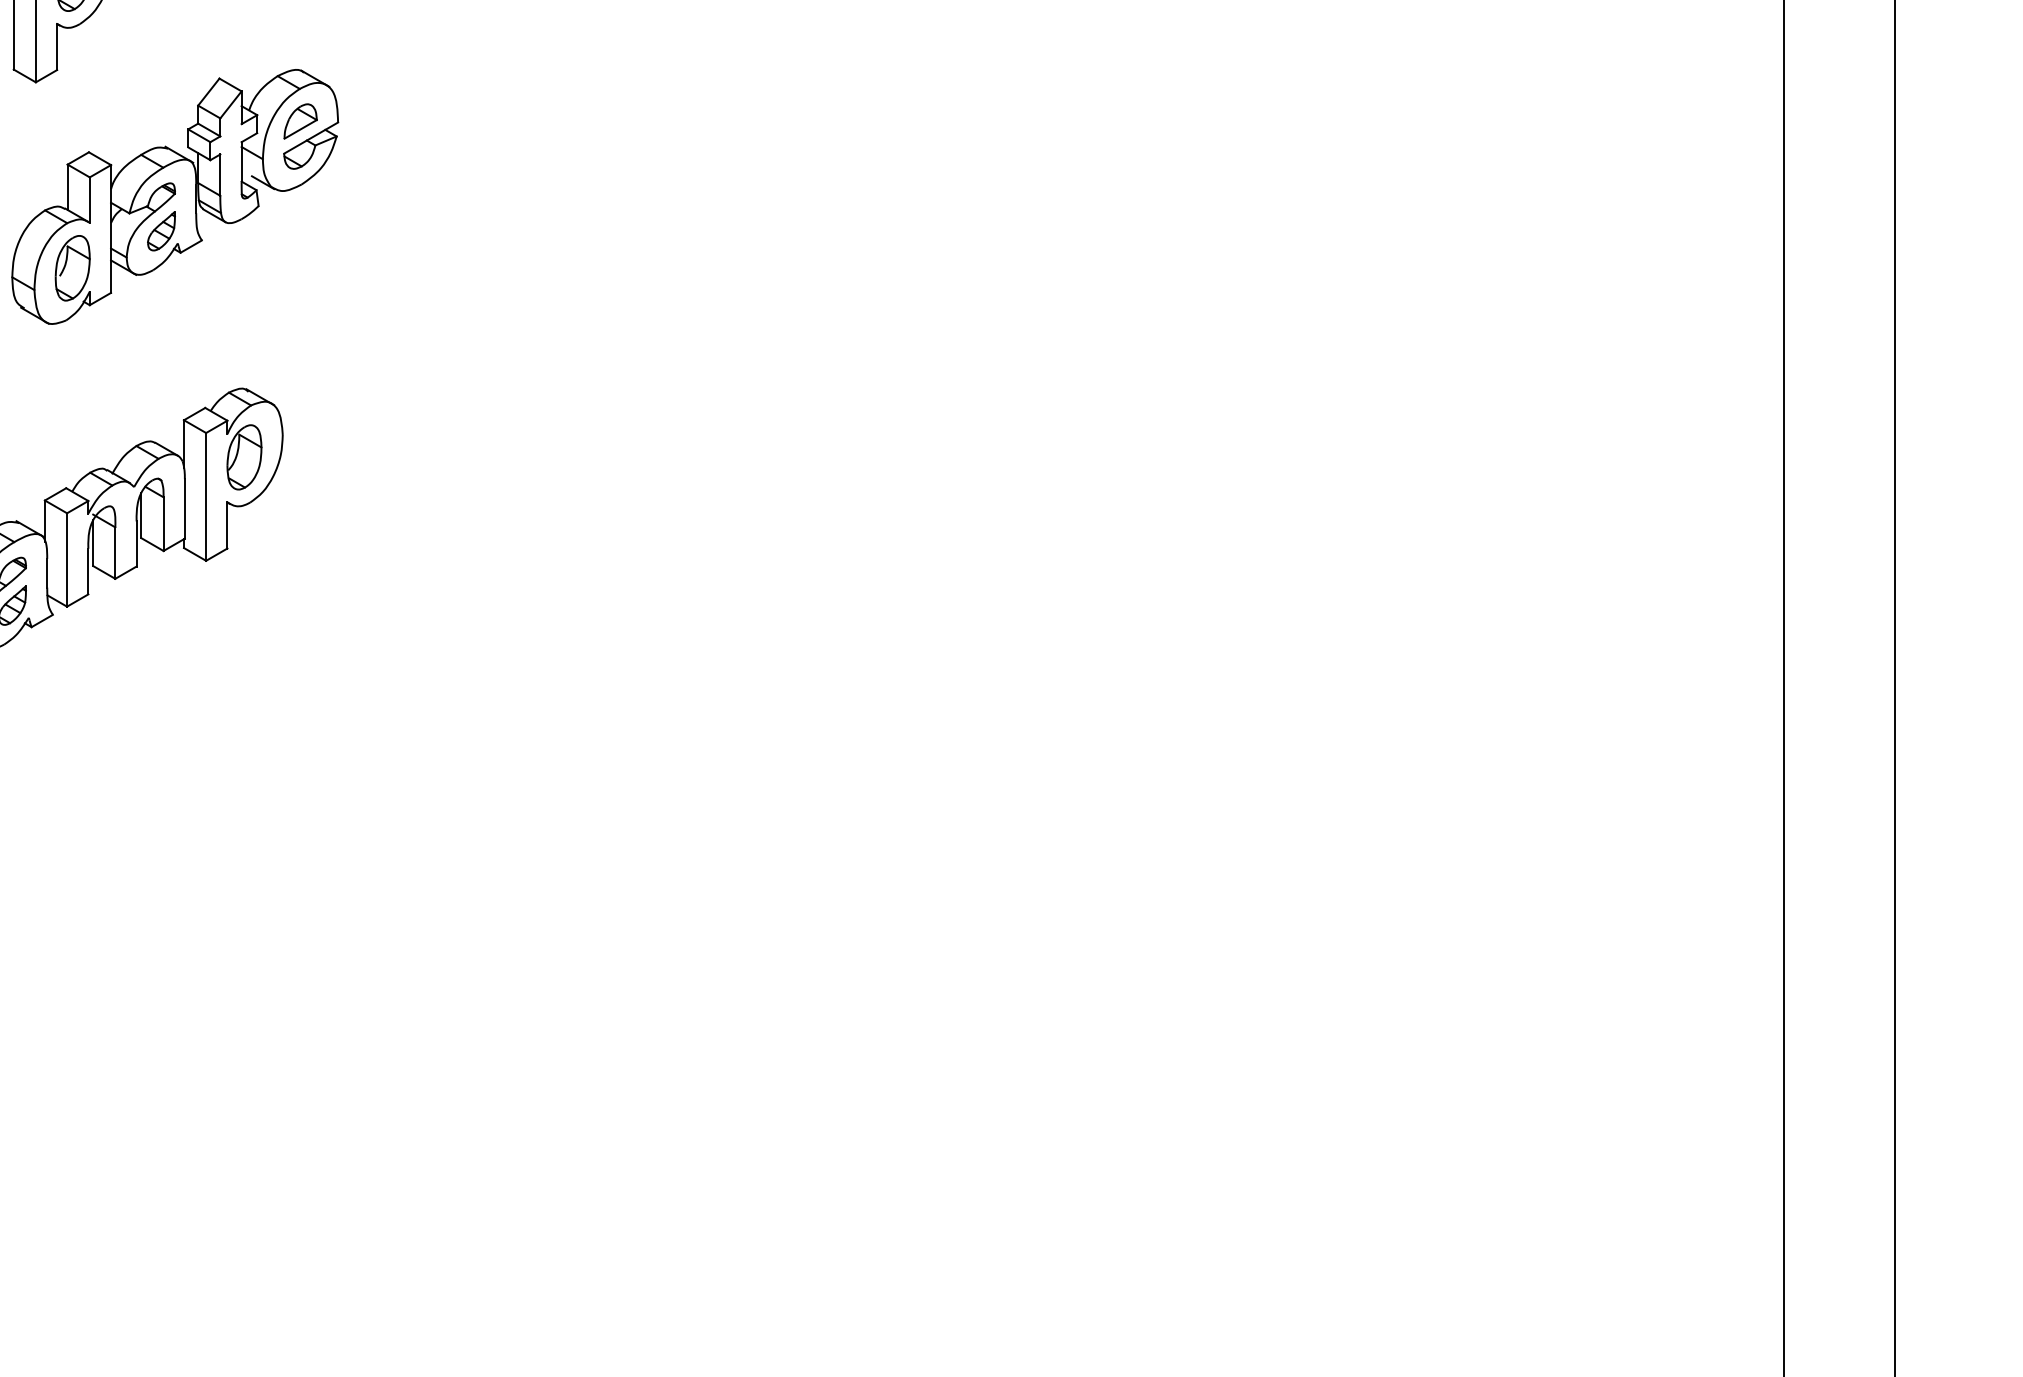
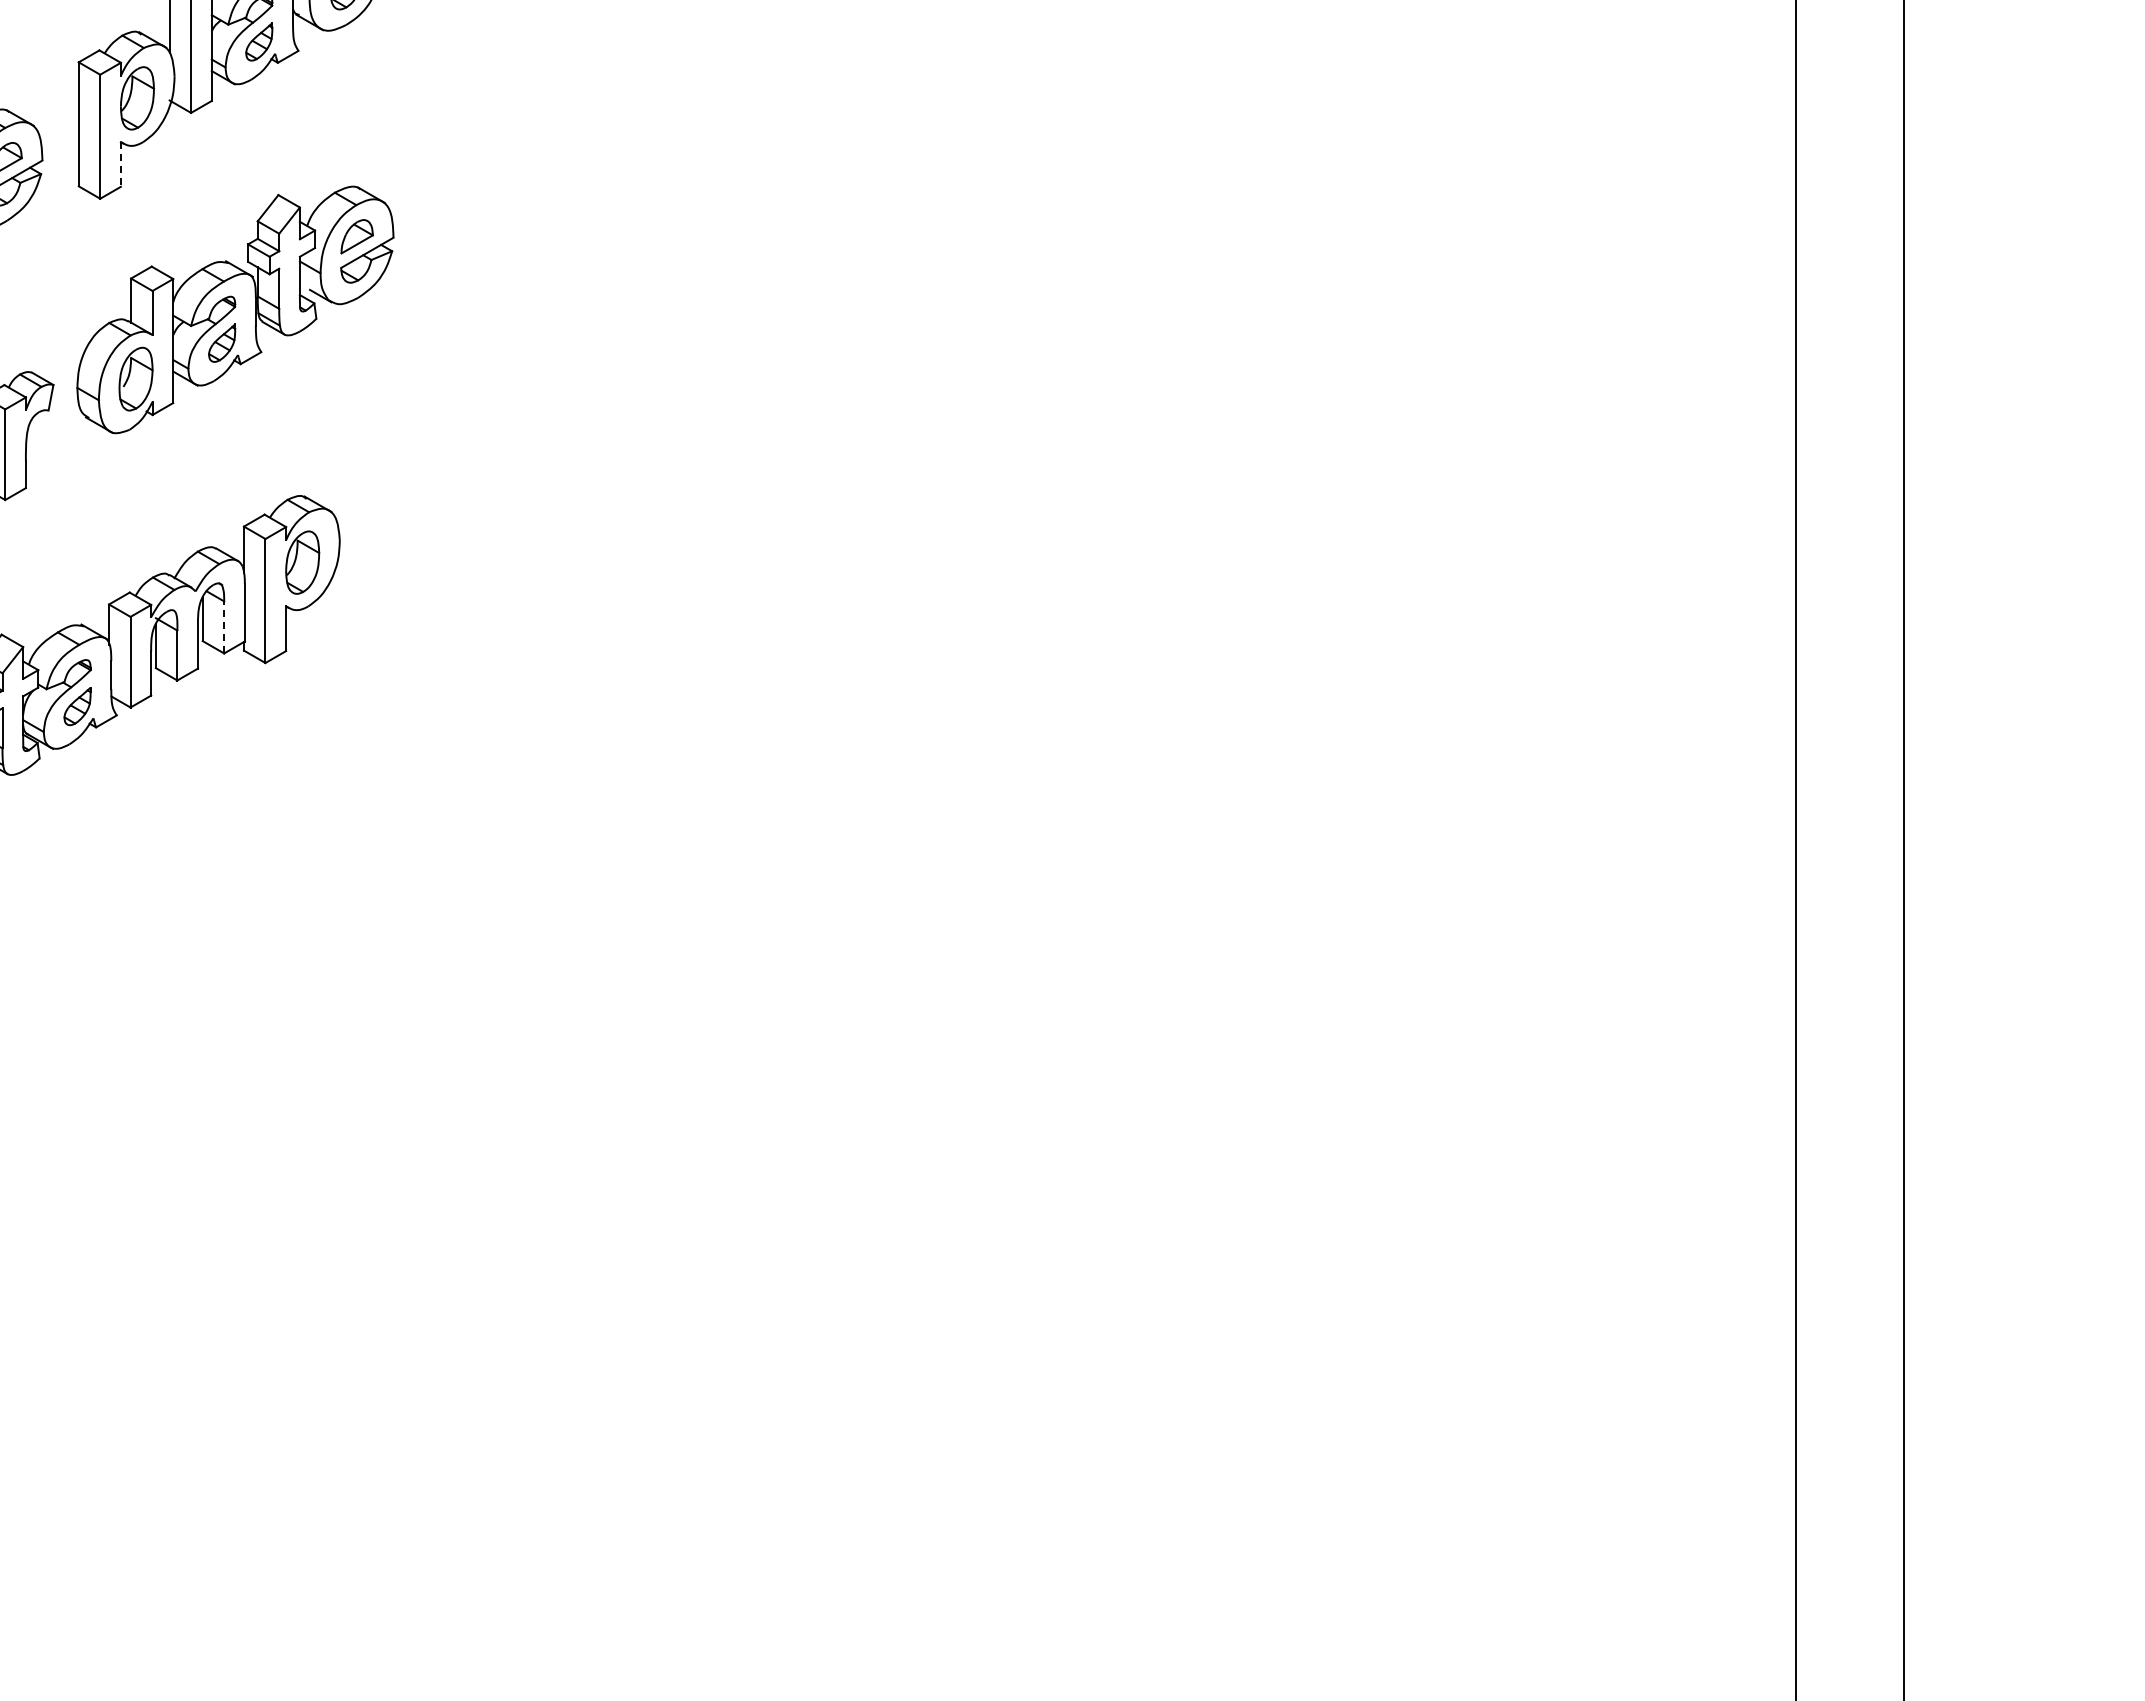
line: (56, 47) -> (120, 164), solid -> dashed
line: (163, 523) -> (224, 626), solid -> dashed

